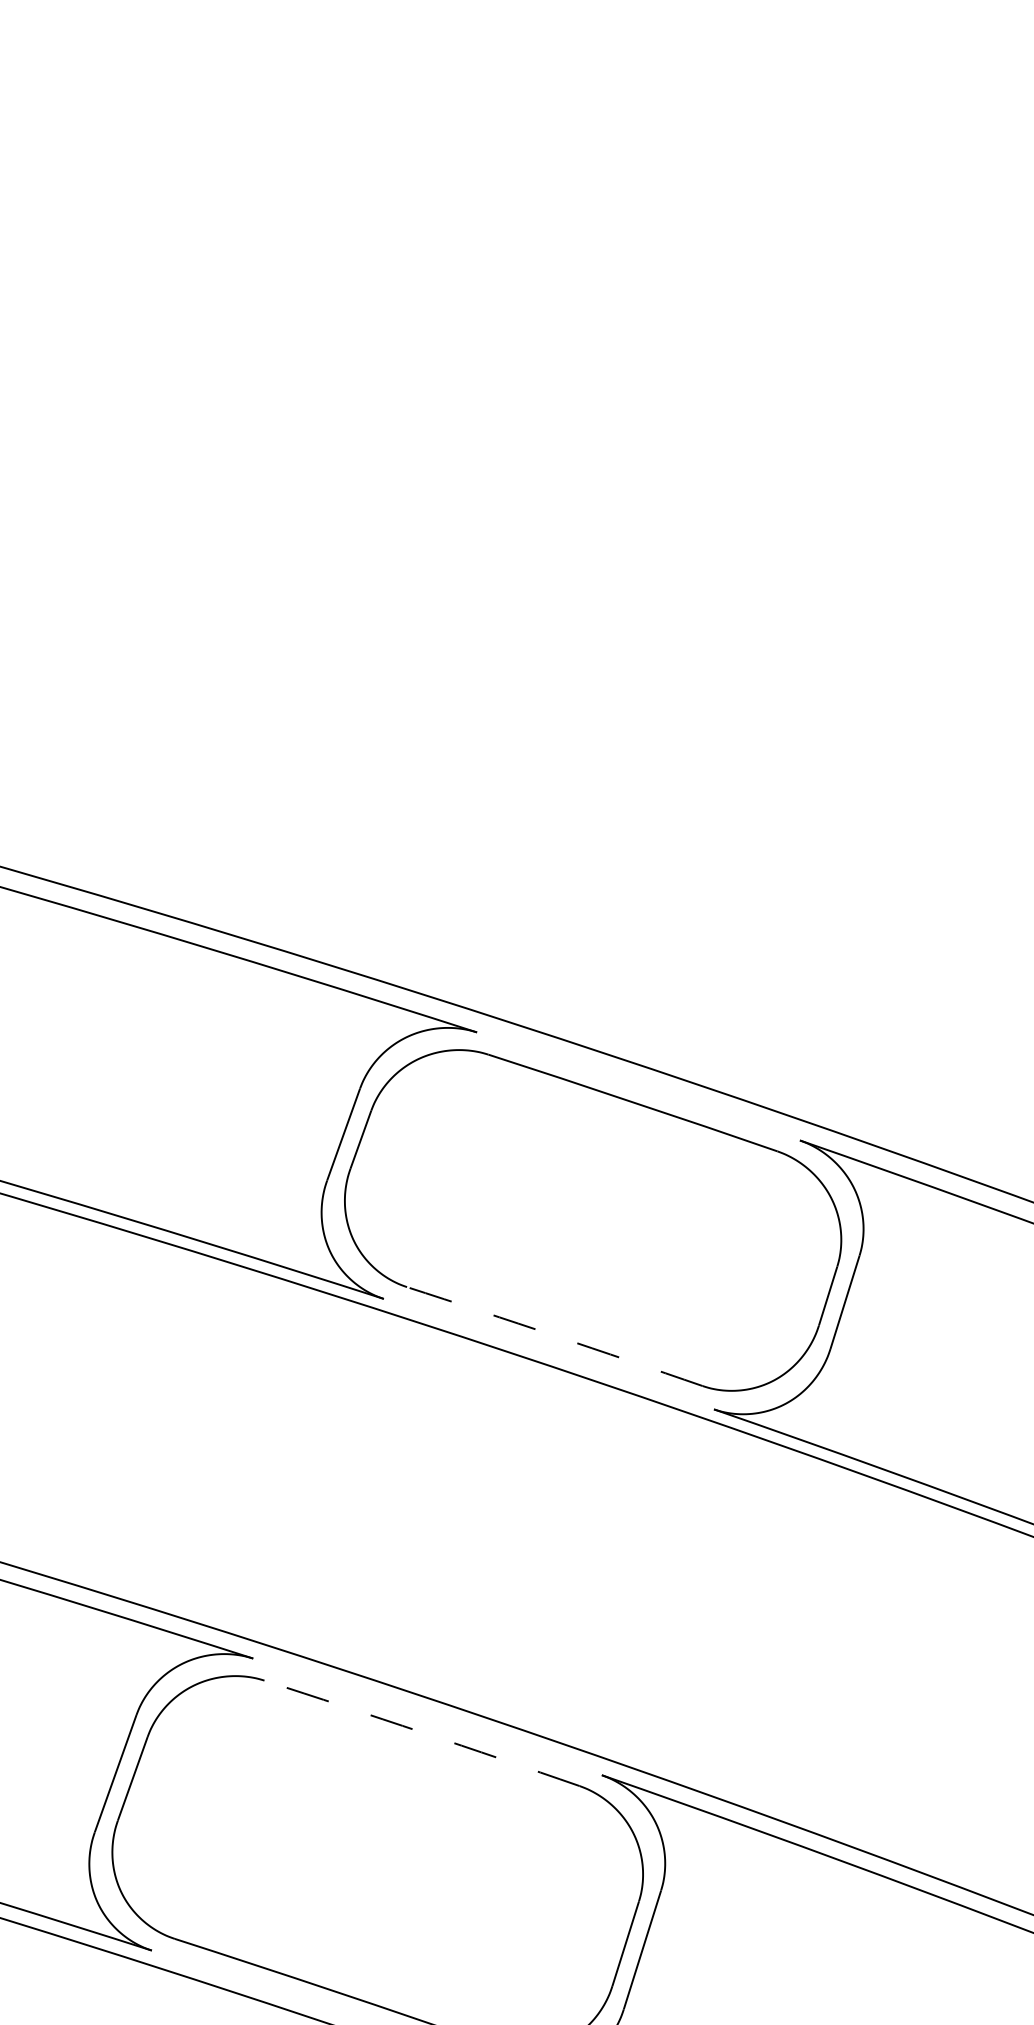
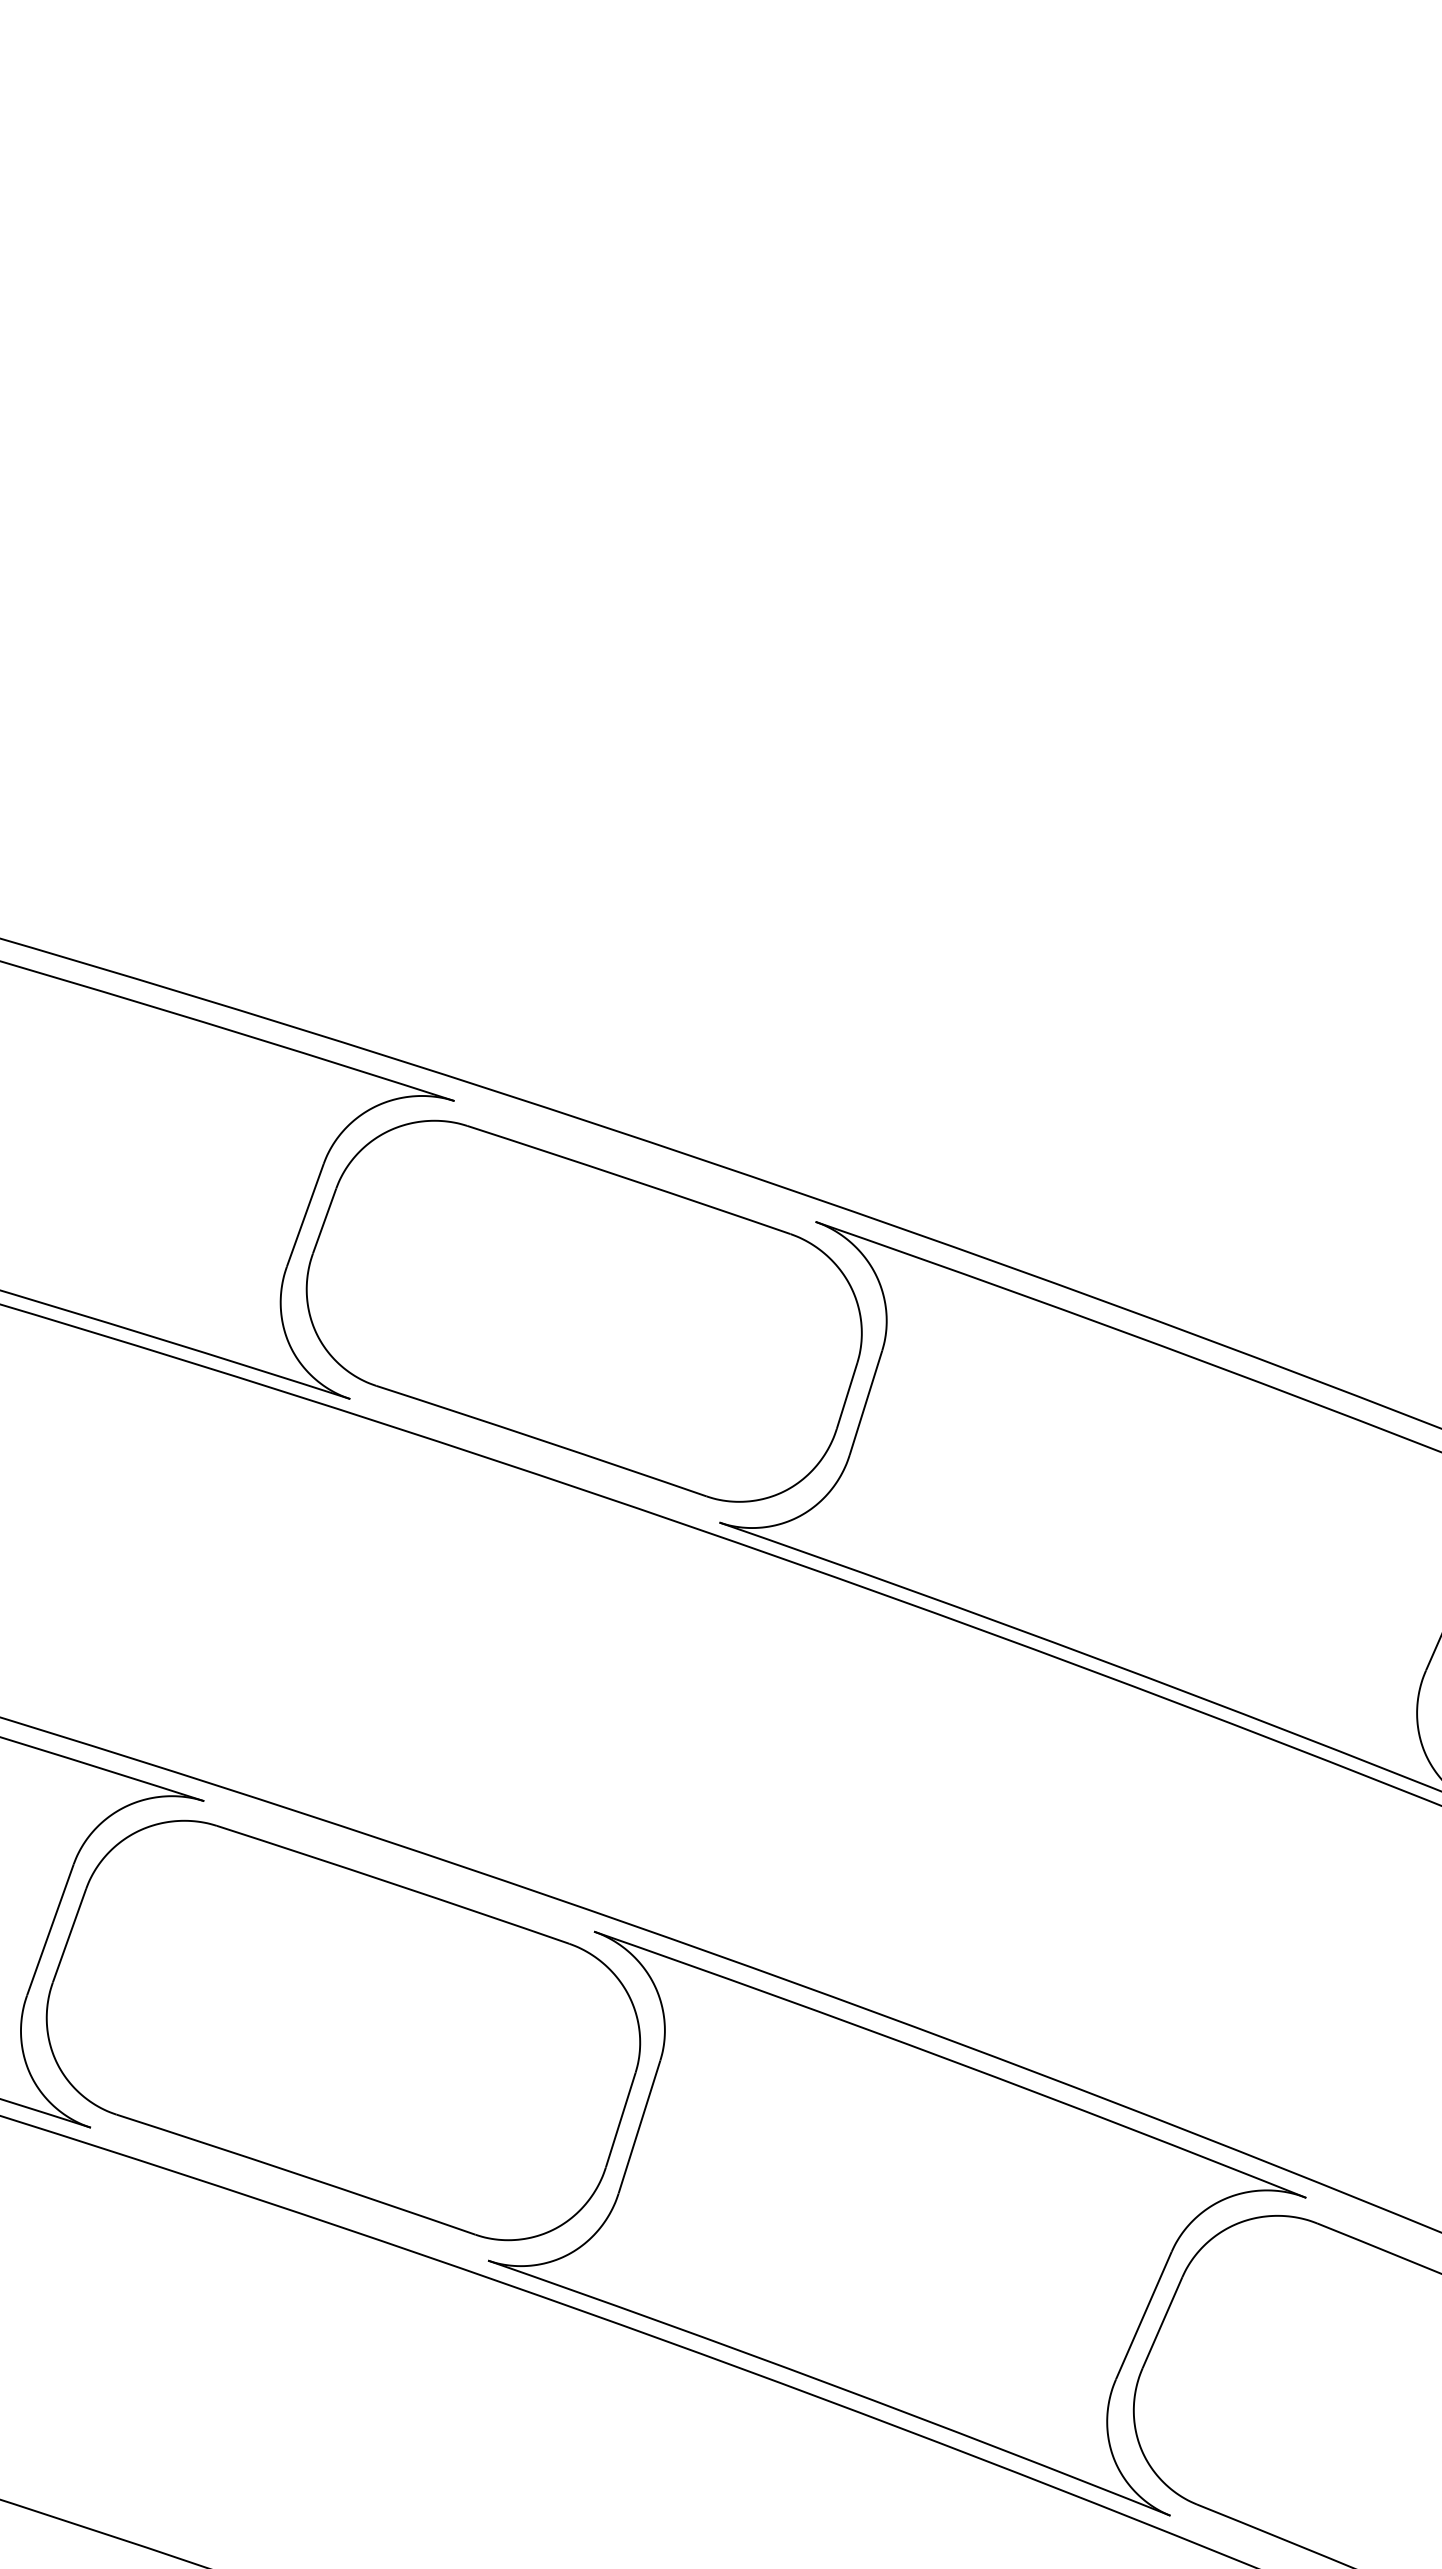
arc: (554, 1335) -> (541, 1440), dashed -> solid
arc: (422, 1732) -> (393, 1883), dashed -> solid

